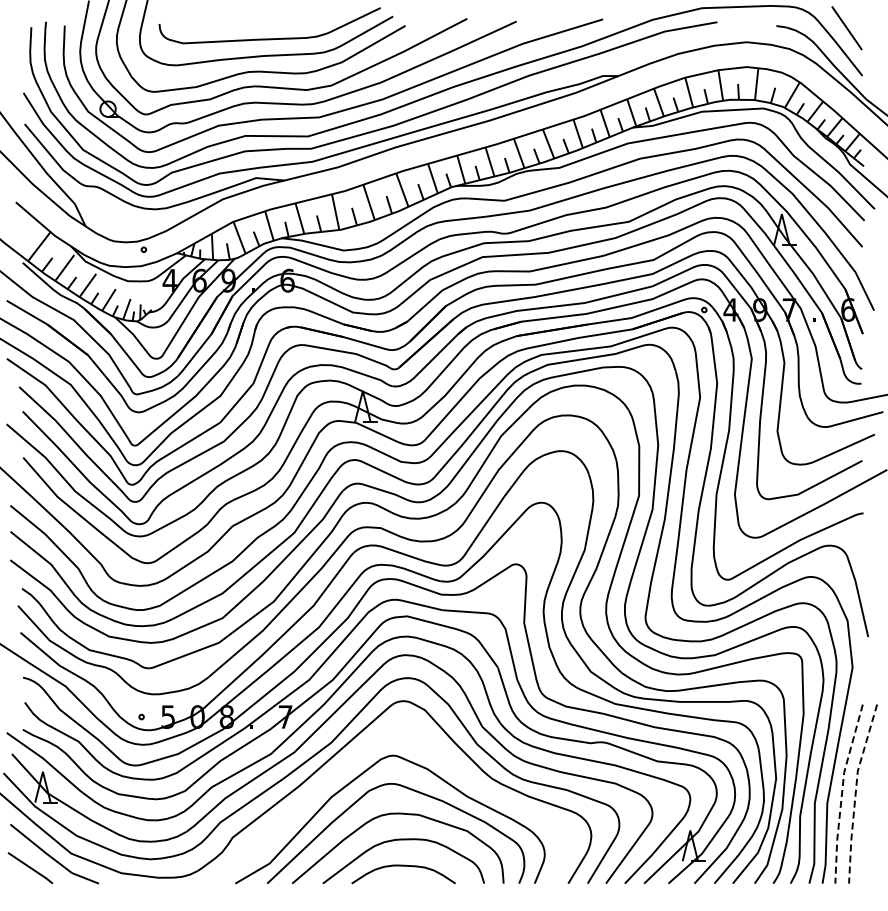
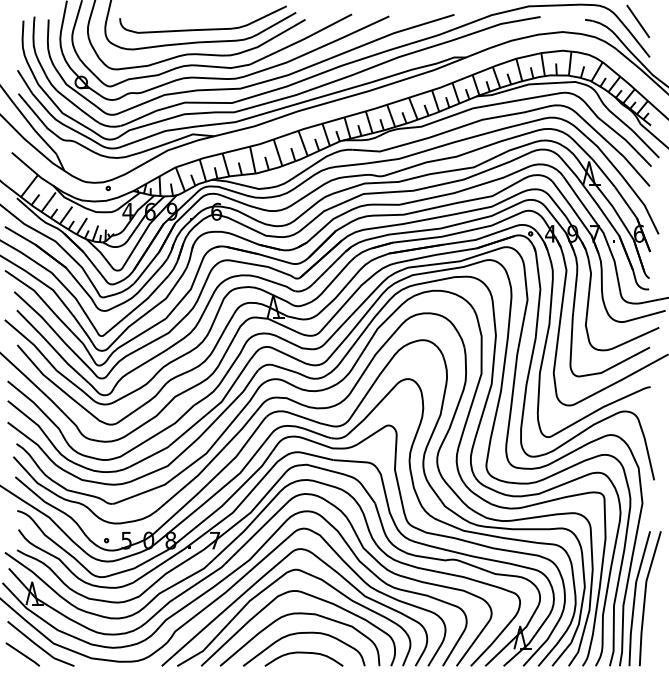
curve: (356, 760) -> (268, 573), added
line: (855, 792) -> (644, 597), dashed -> solid
line: (842, 793) -> (634, 598), dashed -> solid

